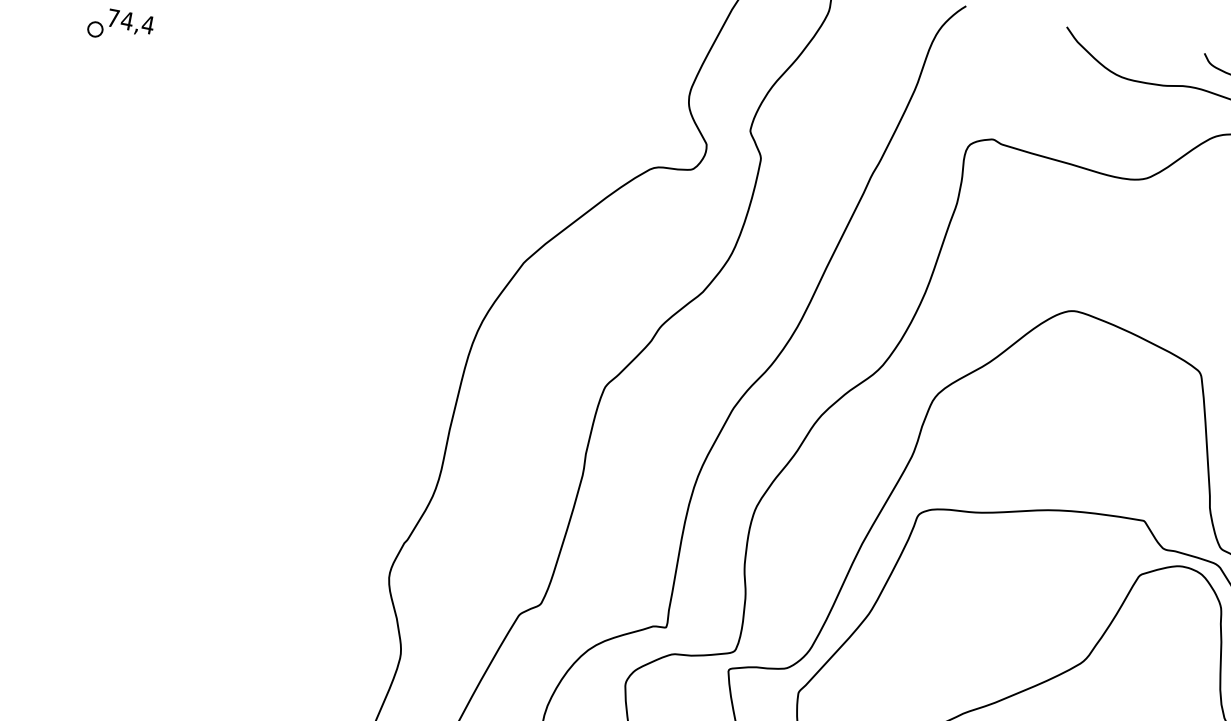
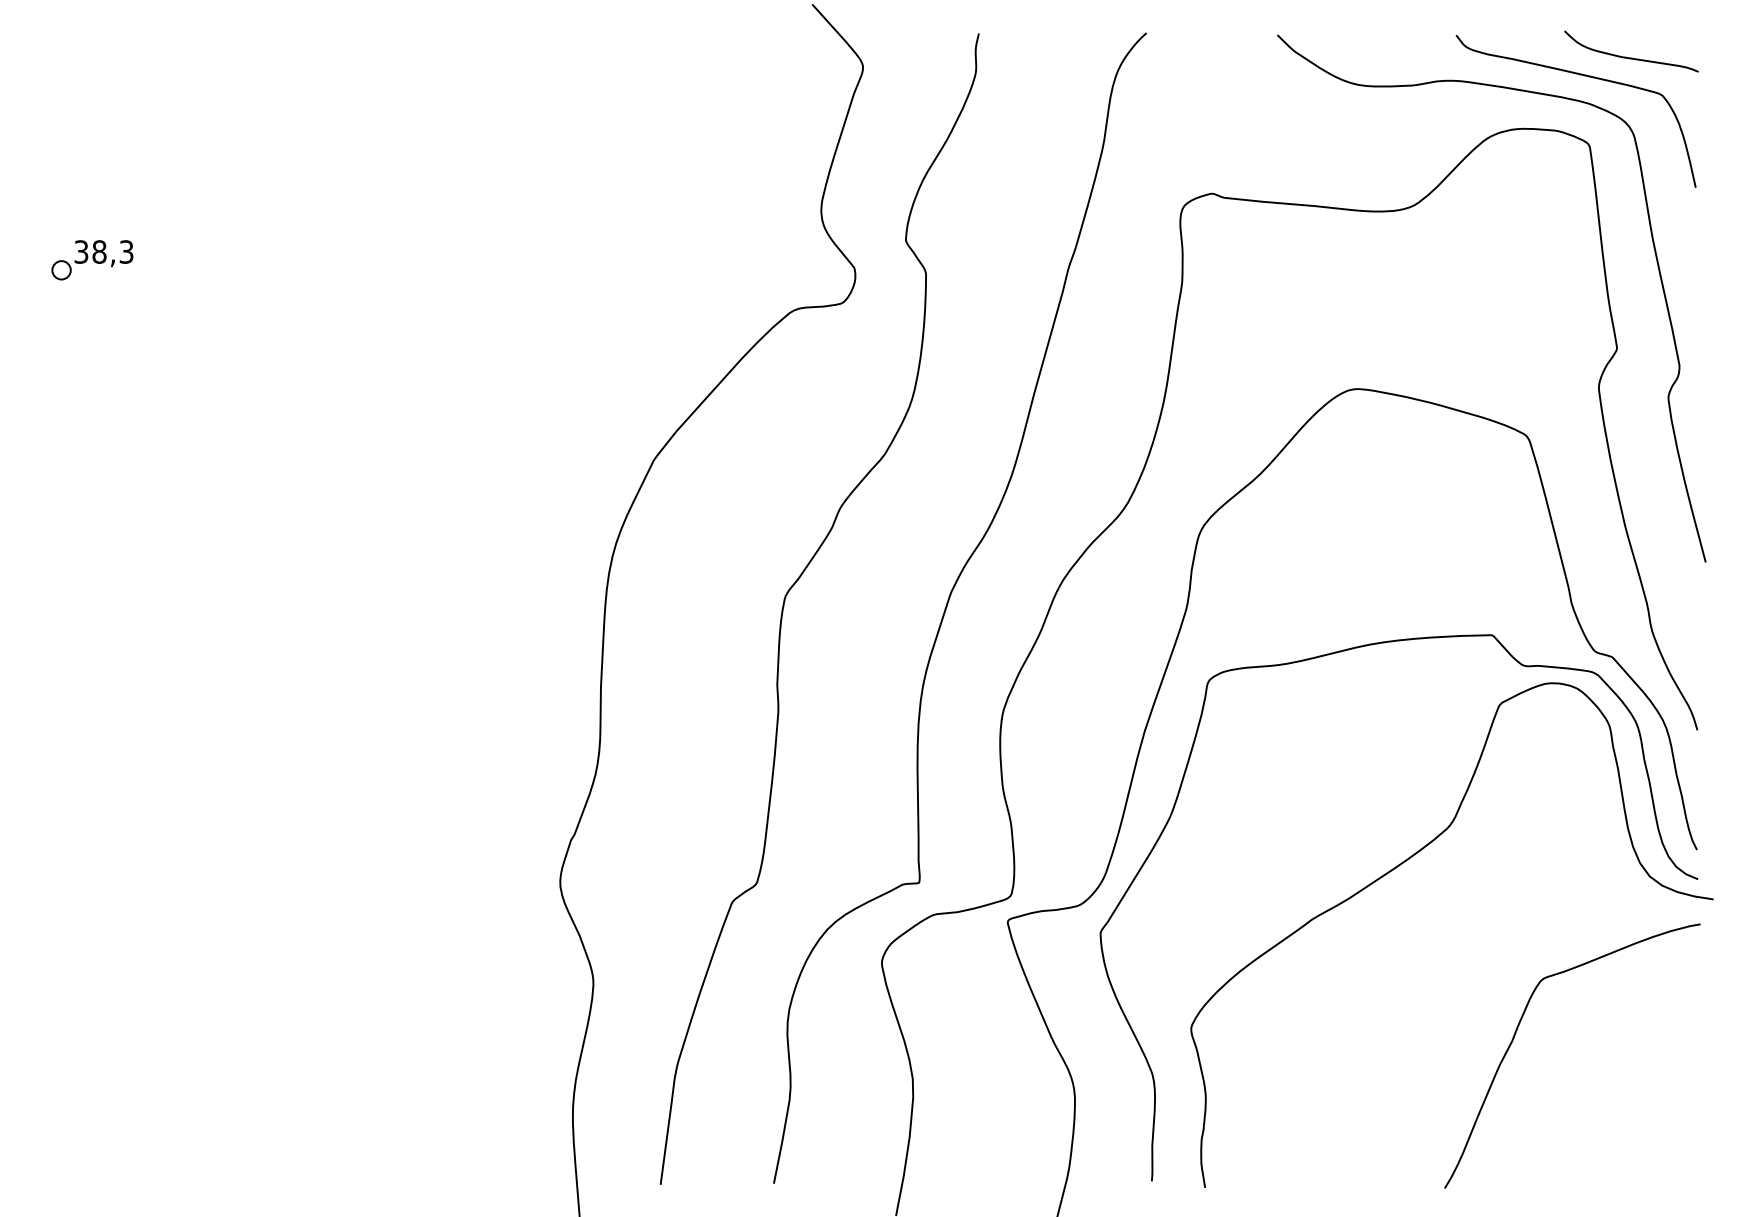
text: (131, 21) -> (104, 251), 74,4 -> 38,3

